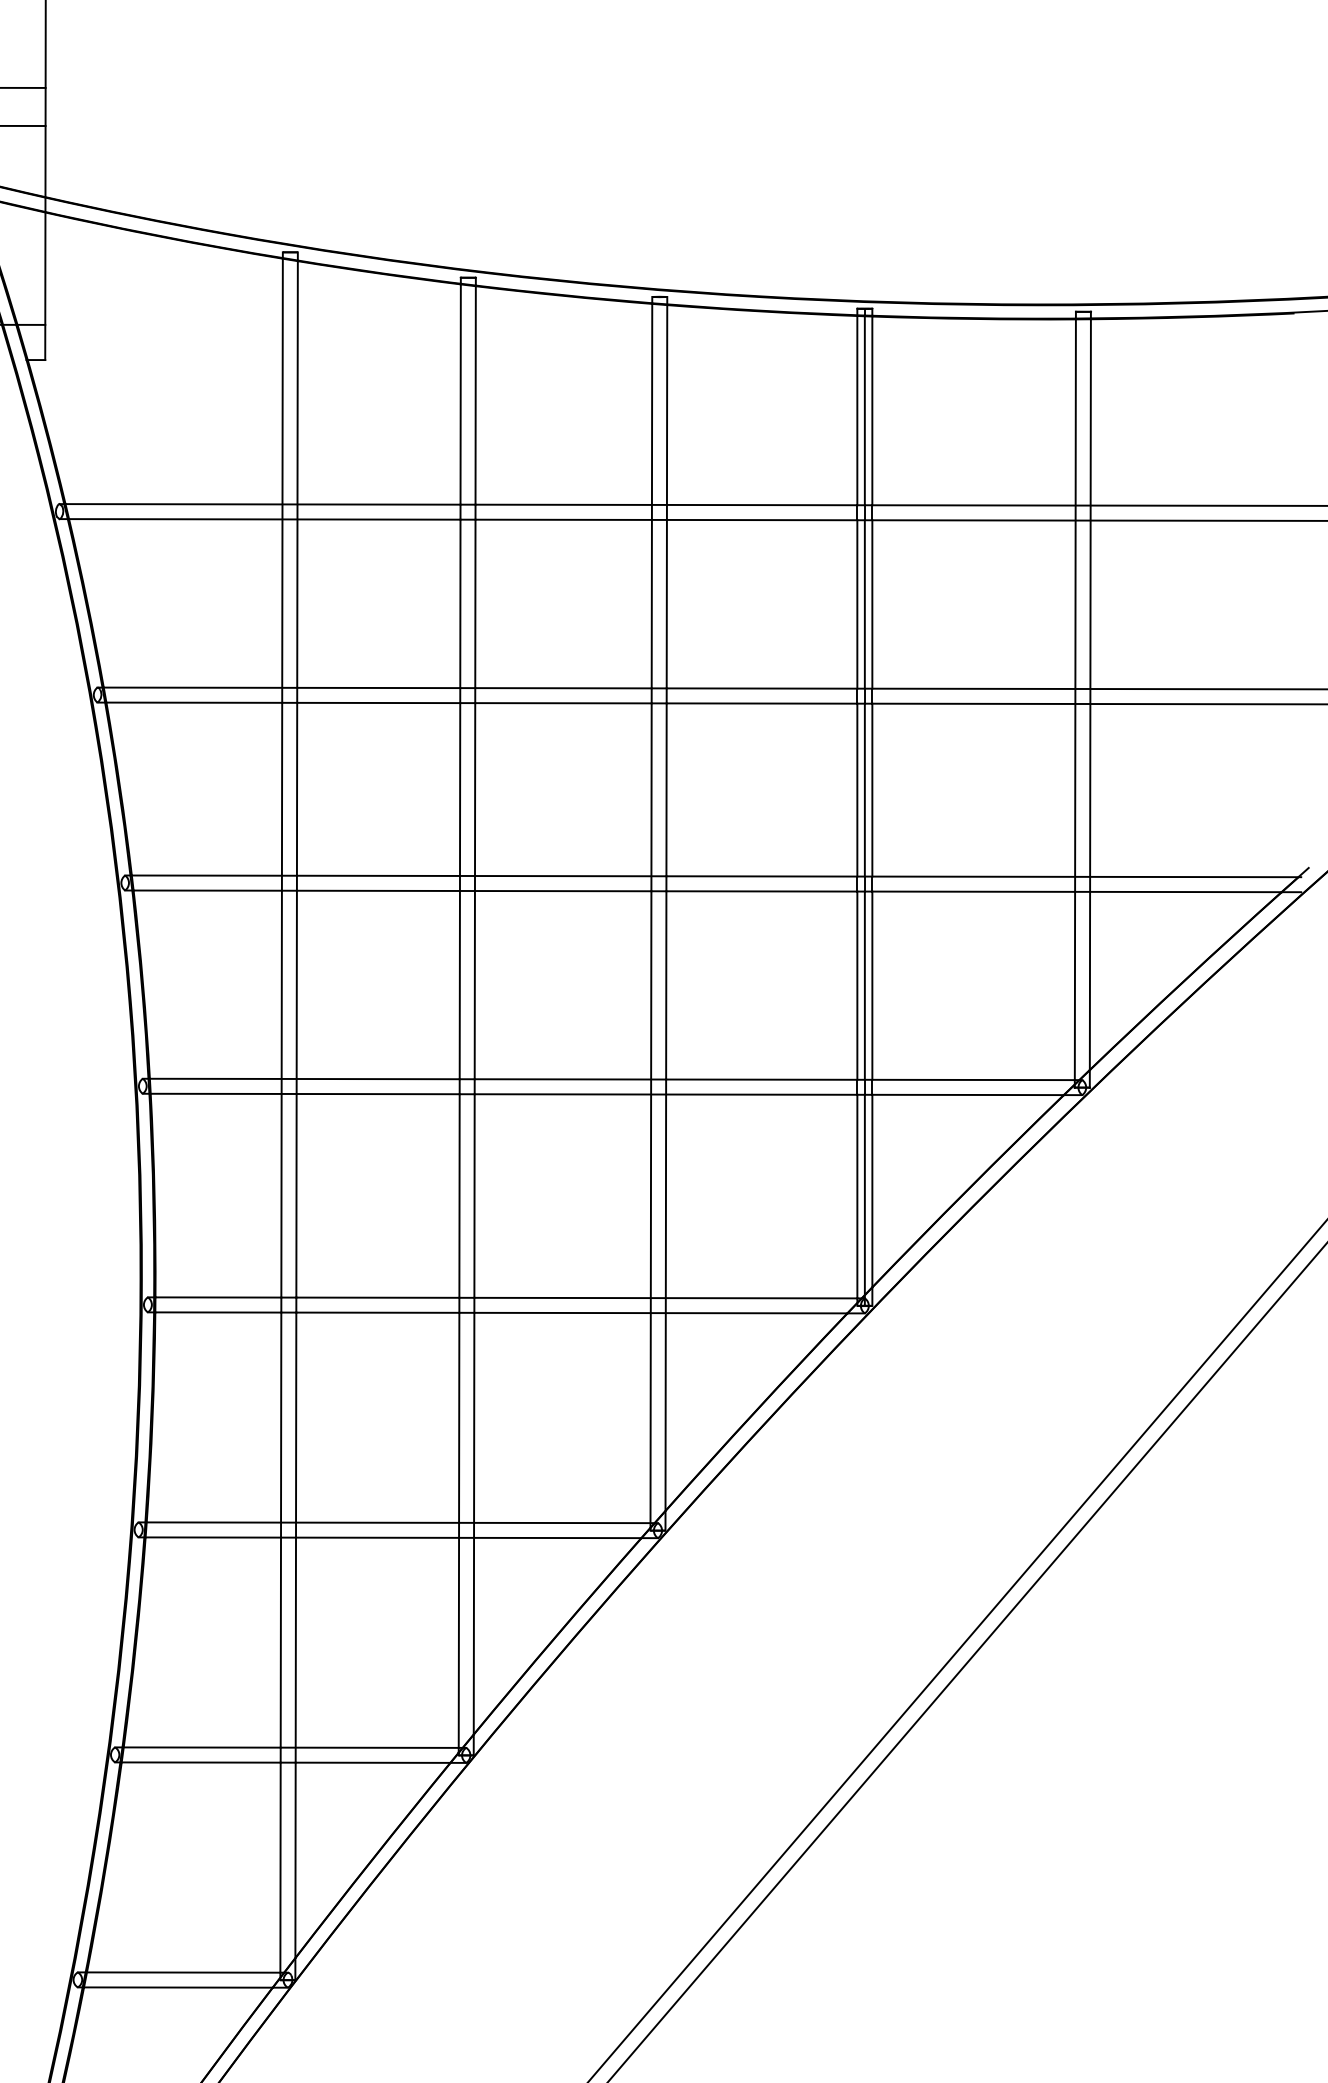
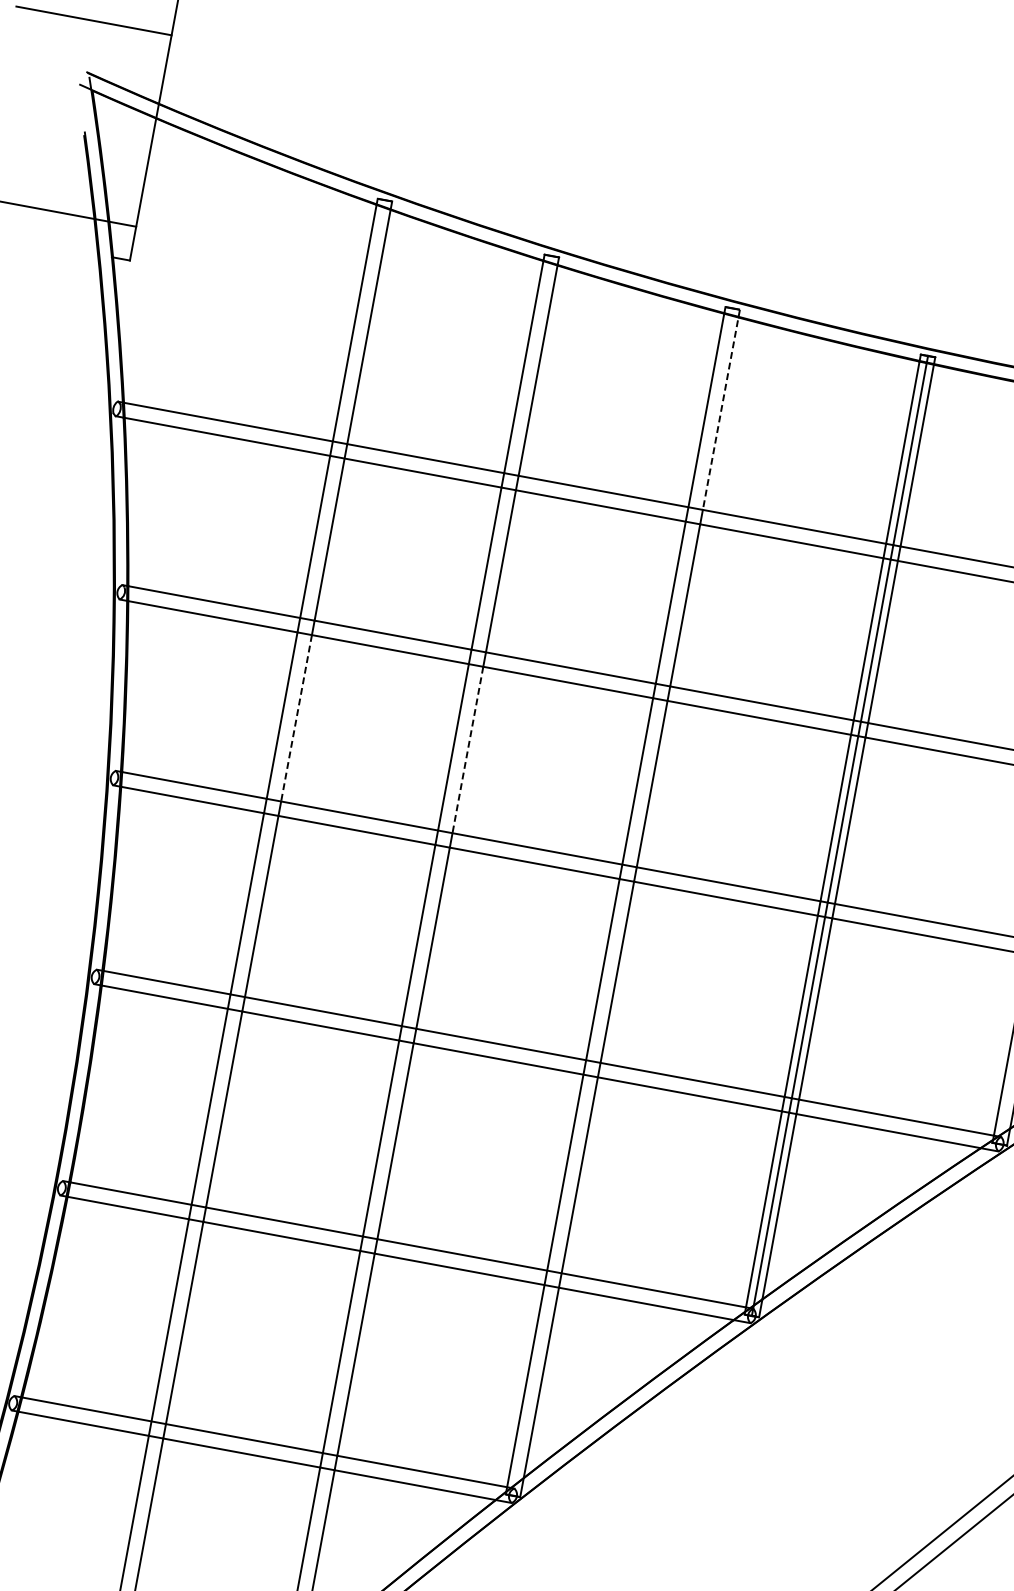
line: (667, 400) -> (721, 409), solid -> dashed
line: (297, 789) -> (296, 718), solid -> dashed
line: (475, 790) -> (468, 750), solid -> dashed

